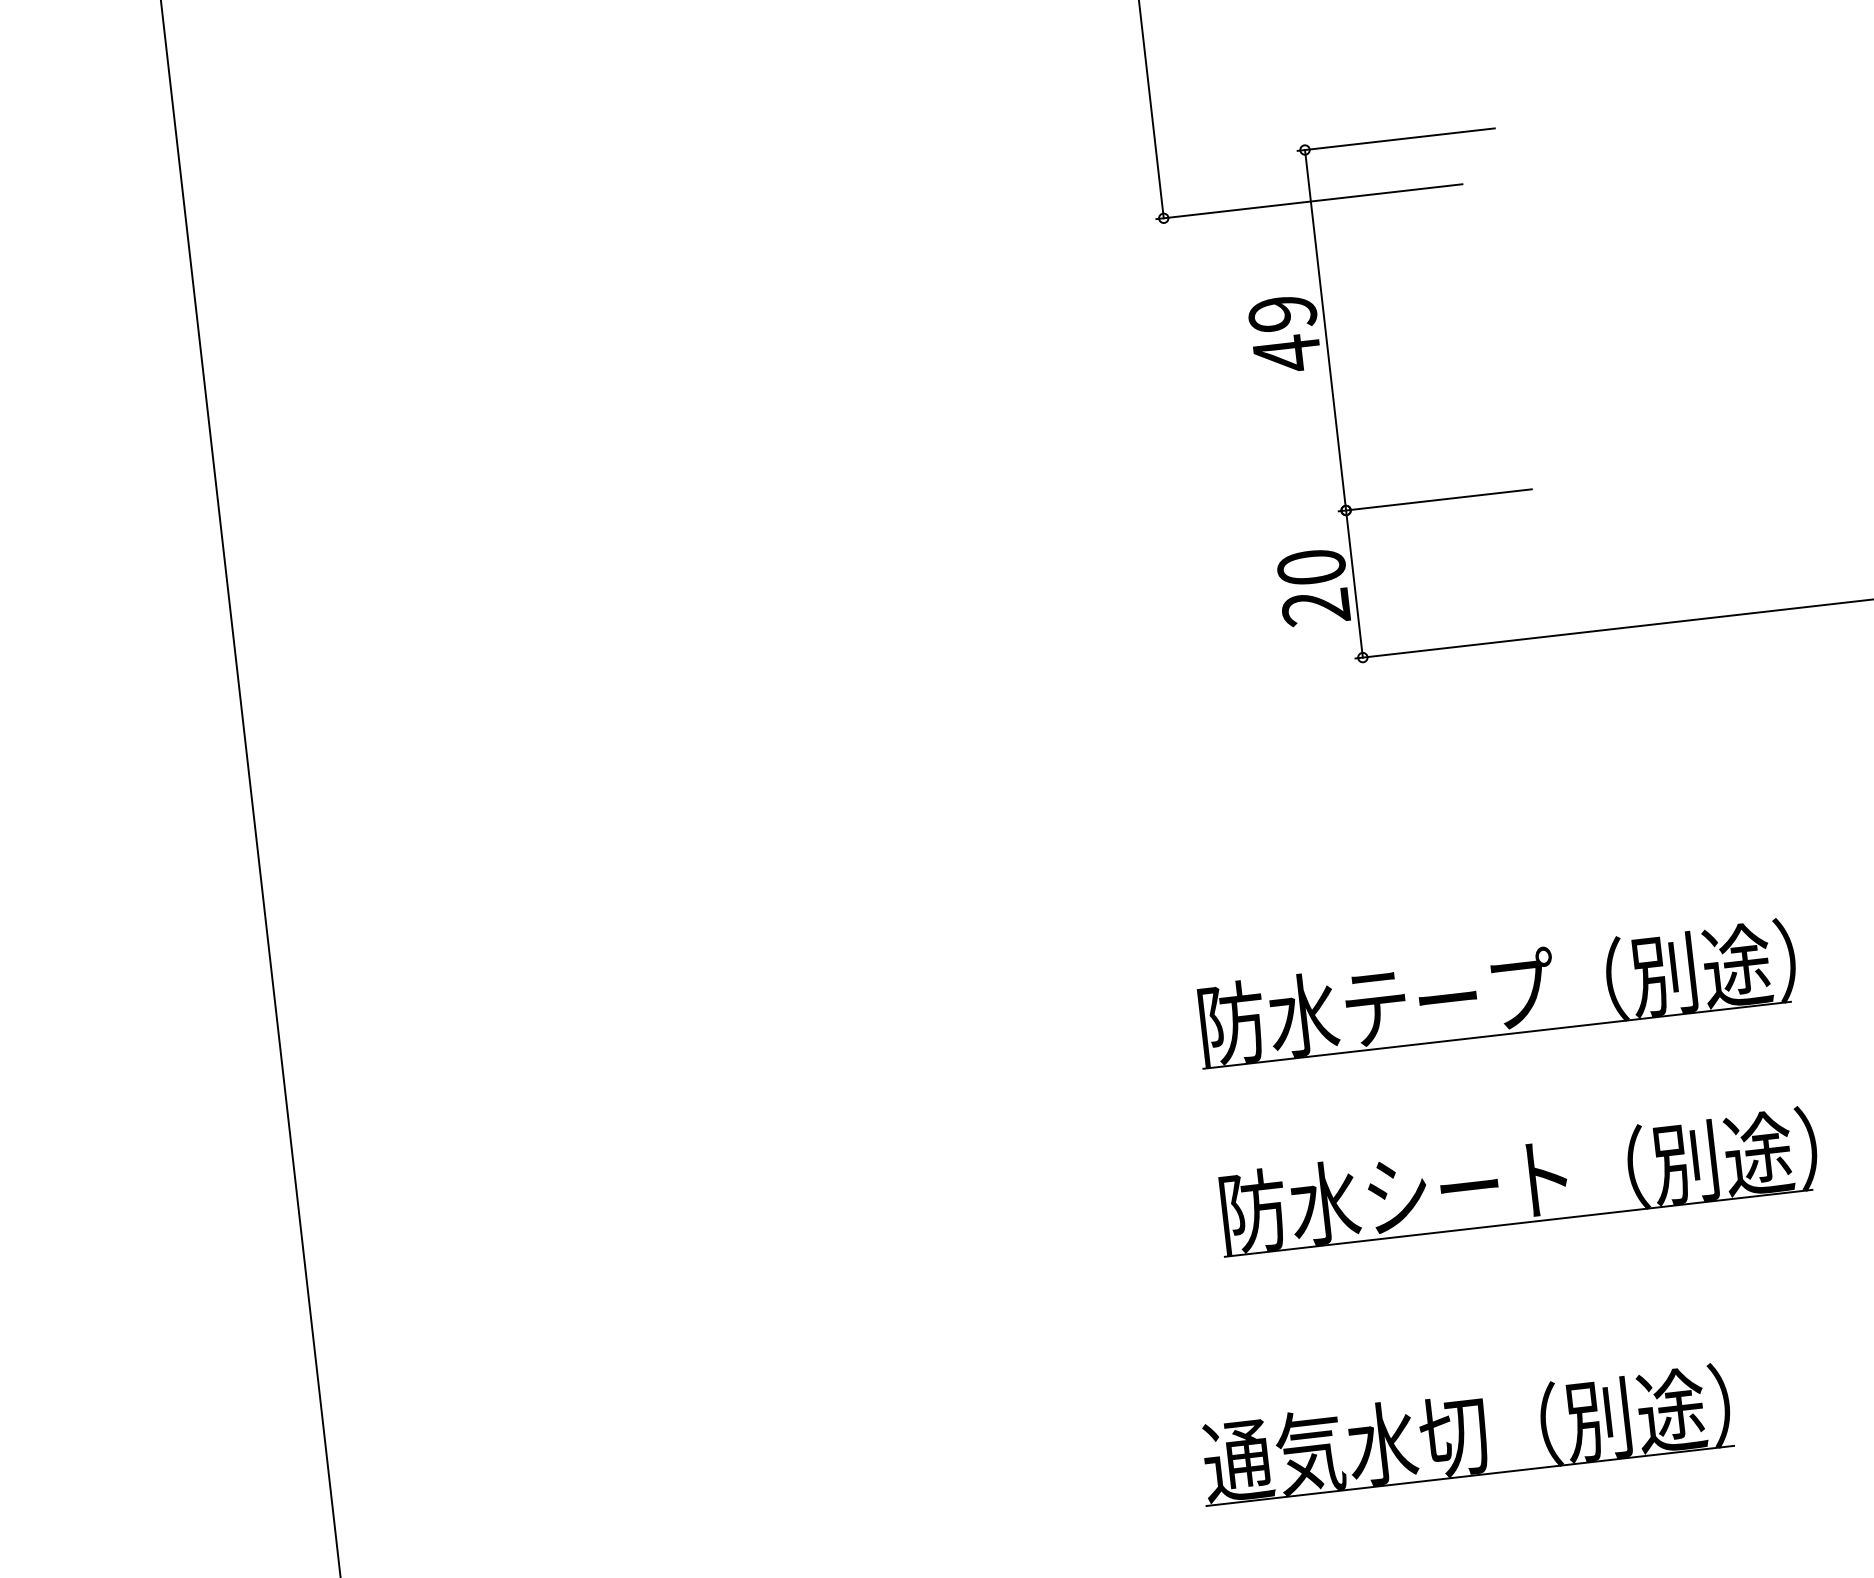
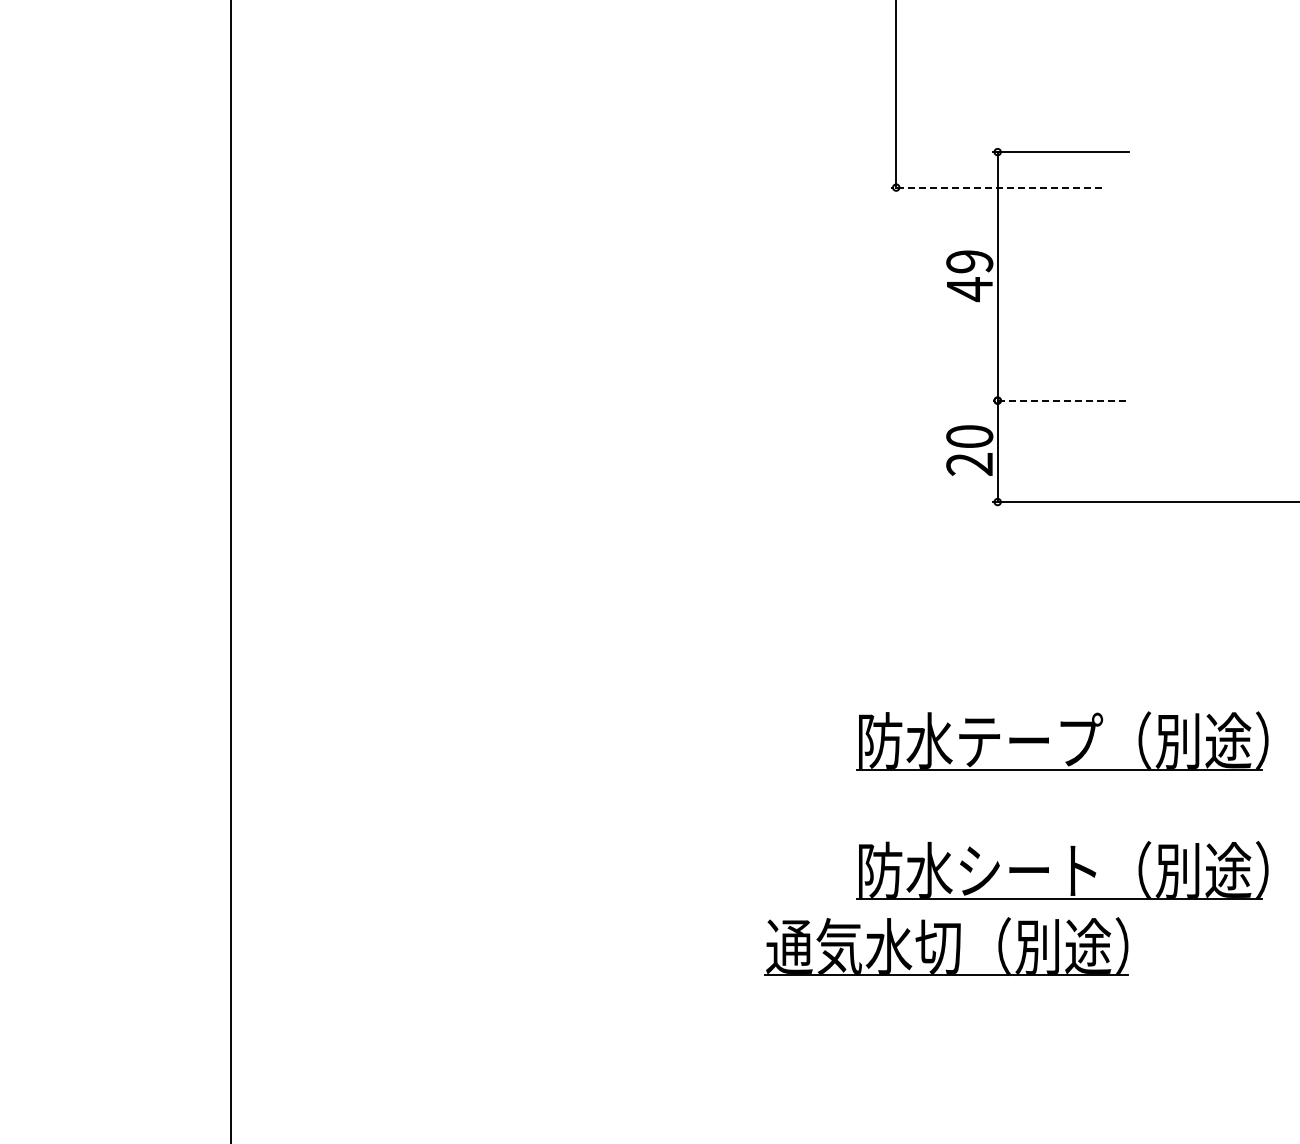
line: (1309, 201) -> (996, 187), solid -> dashed
line: (1435, 500) -> (1059, 400), solid -> dashed
part: (1465, 1434) -> (946, 946), moved

